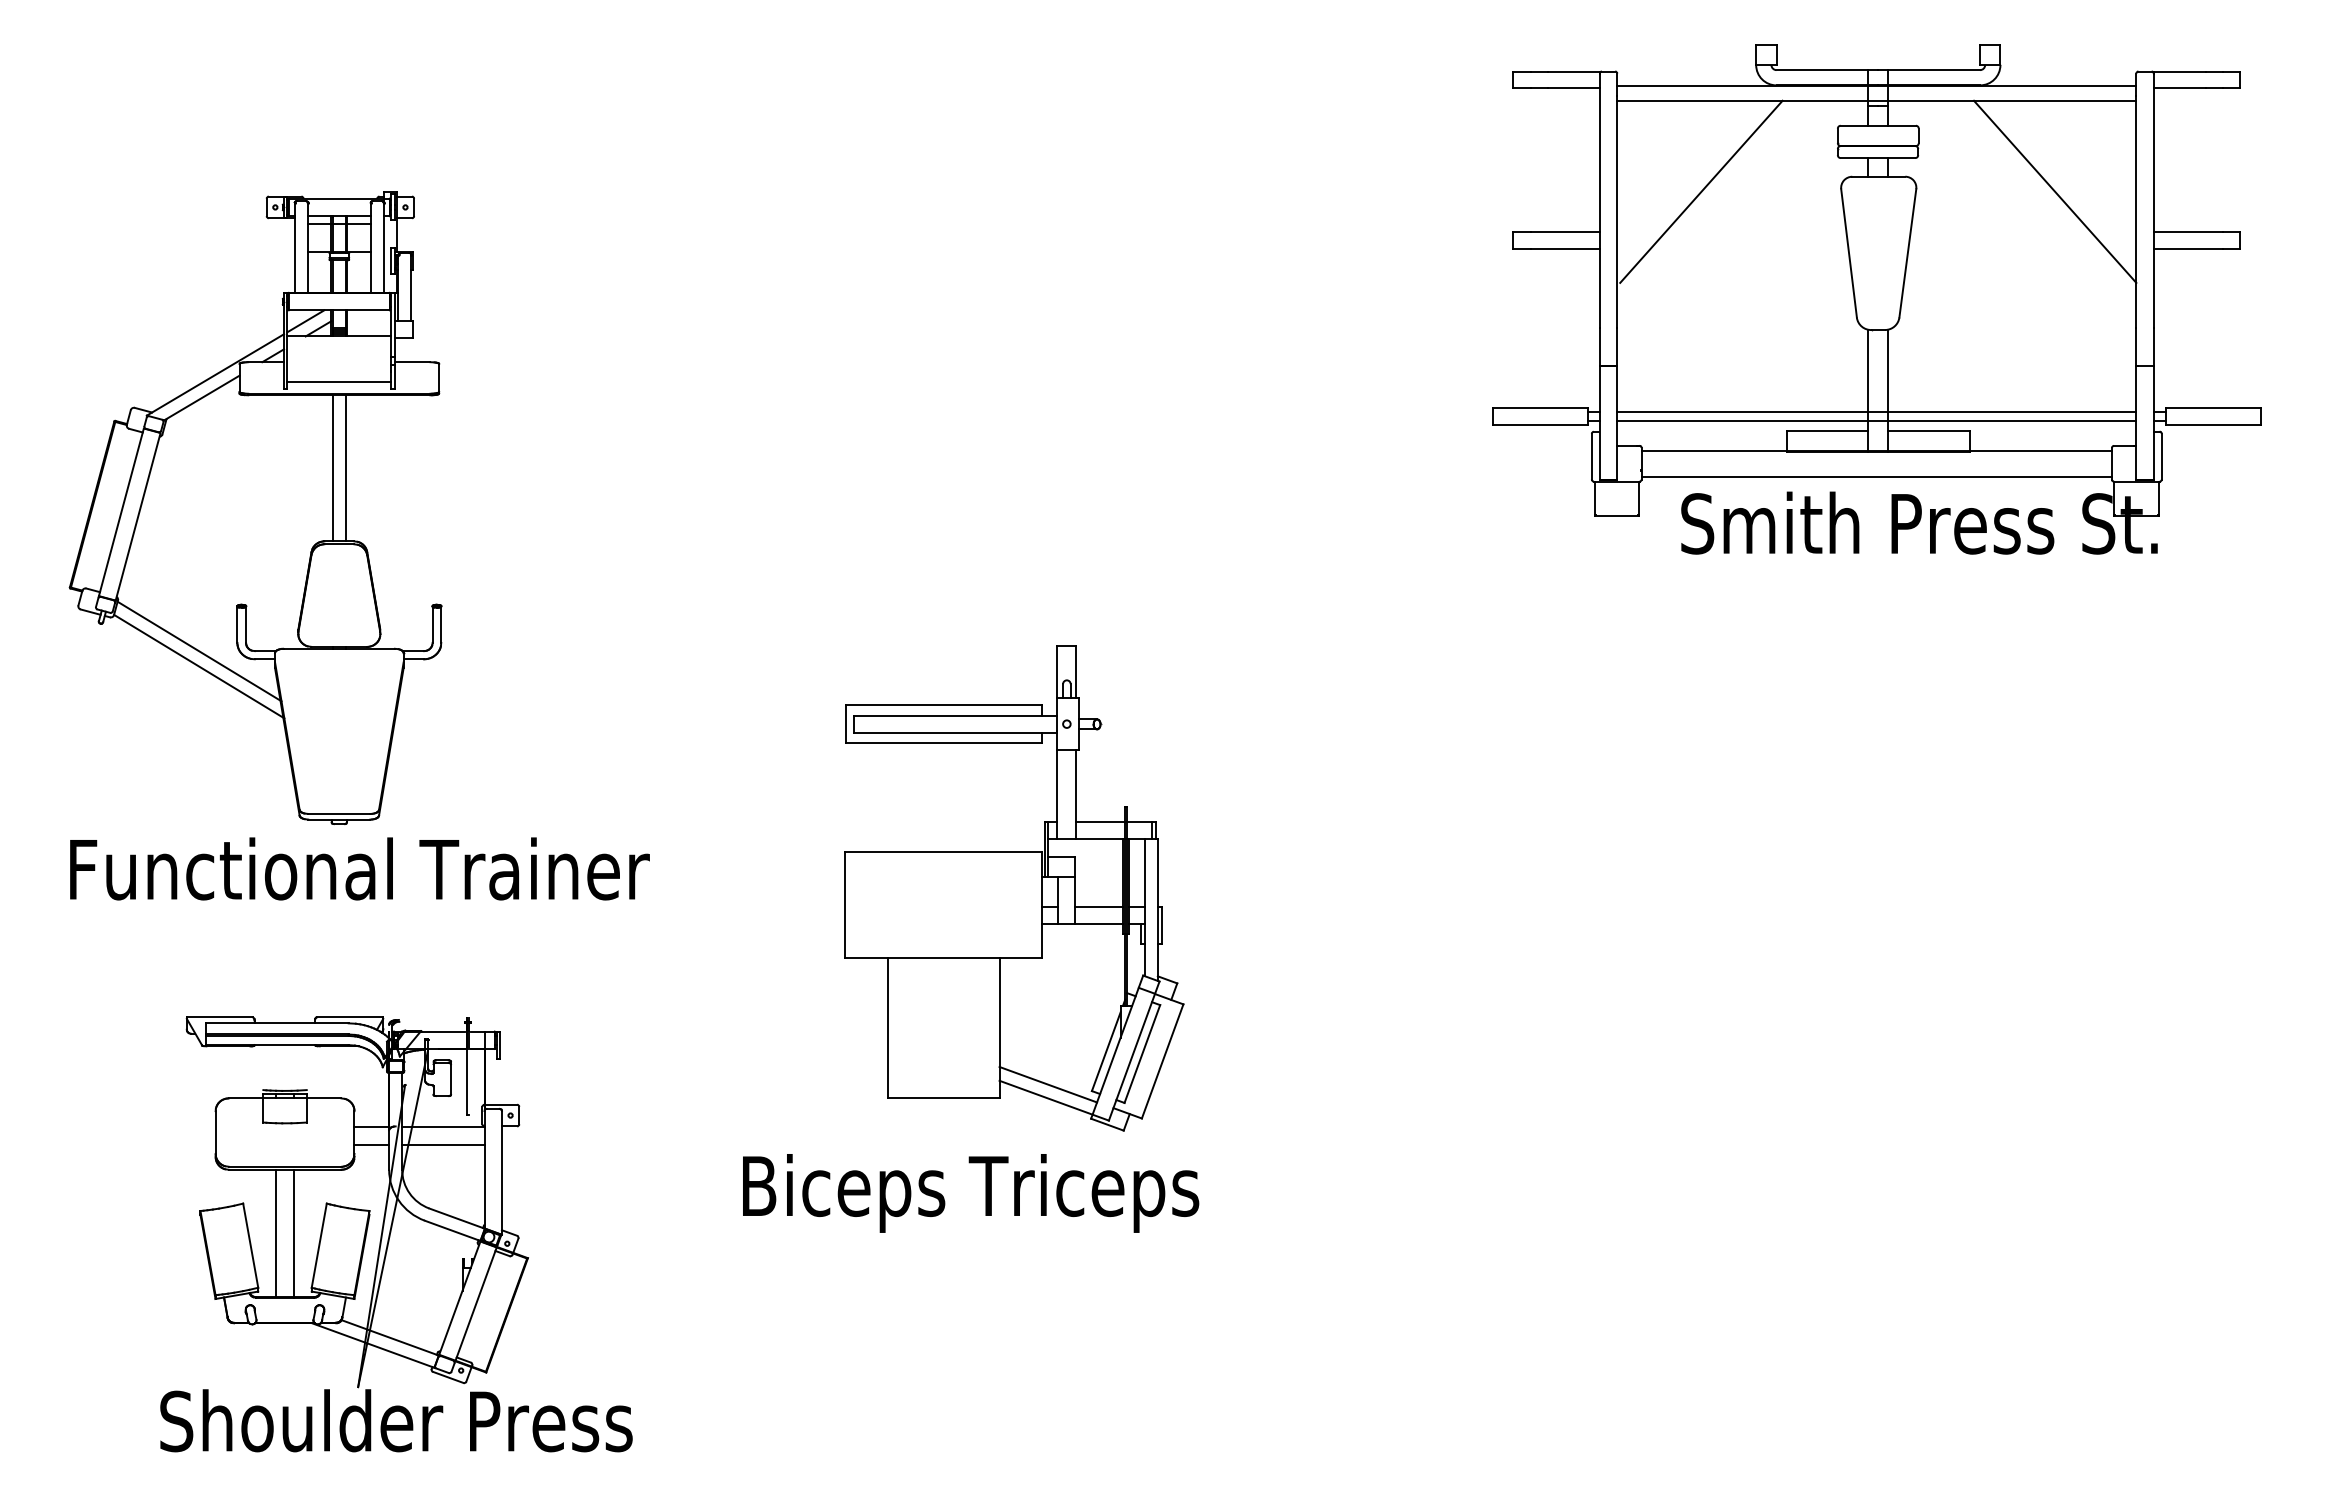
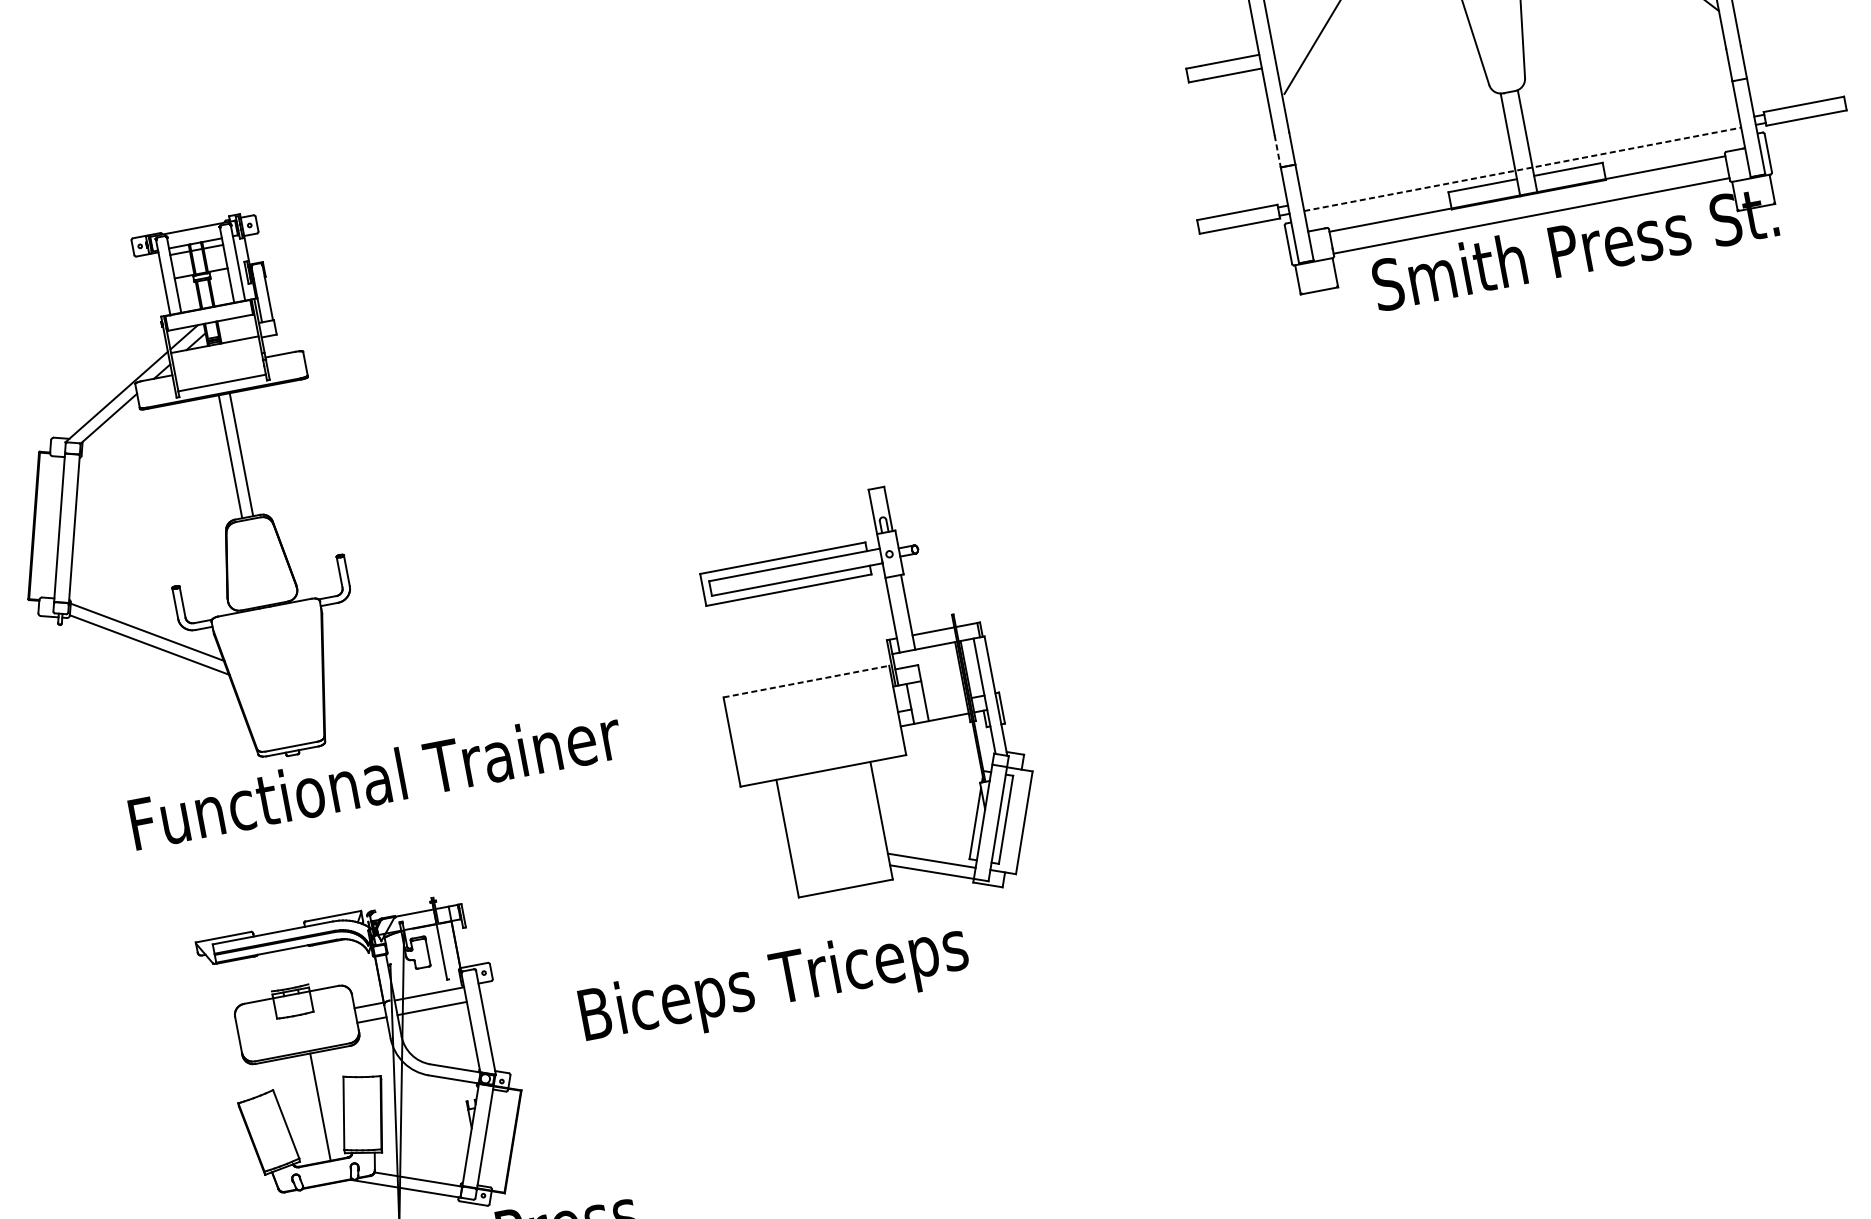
line: (1599, 347) -> (1277, 151), solid -> dashed
line: (1876, 411) -> (1520, 161), removed
line: (1876, 421) -> (1522, 169), solid -> dashed
line: (944, 851) -> (806, 681), solid -> dashed
text: (359, 868) -> (375, 778), moved
line: (1098, 906) -> (945, 702), removed
text: (971, 1193) -> (775, 985), moved
line: (276, 1233) -> (305, 1109), removed

